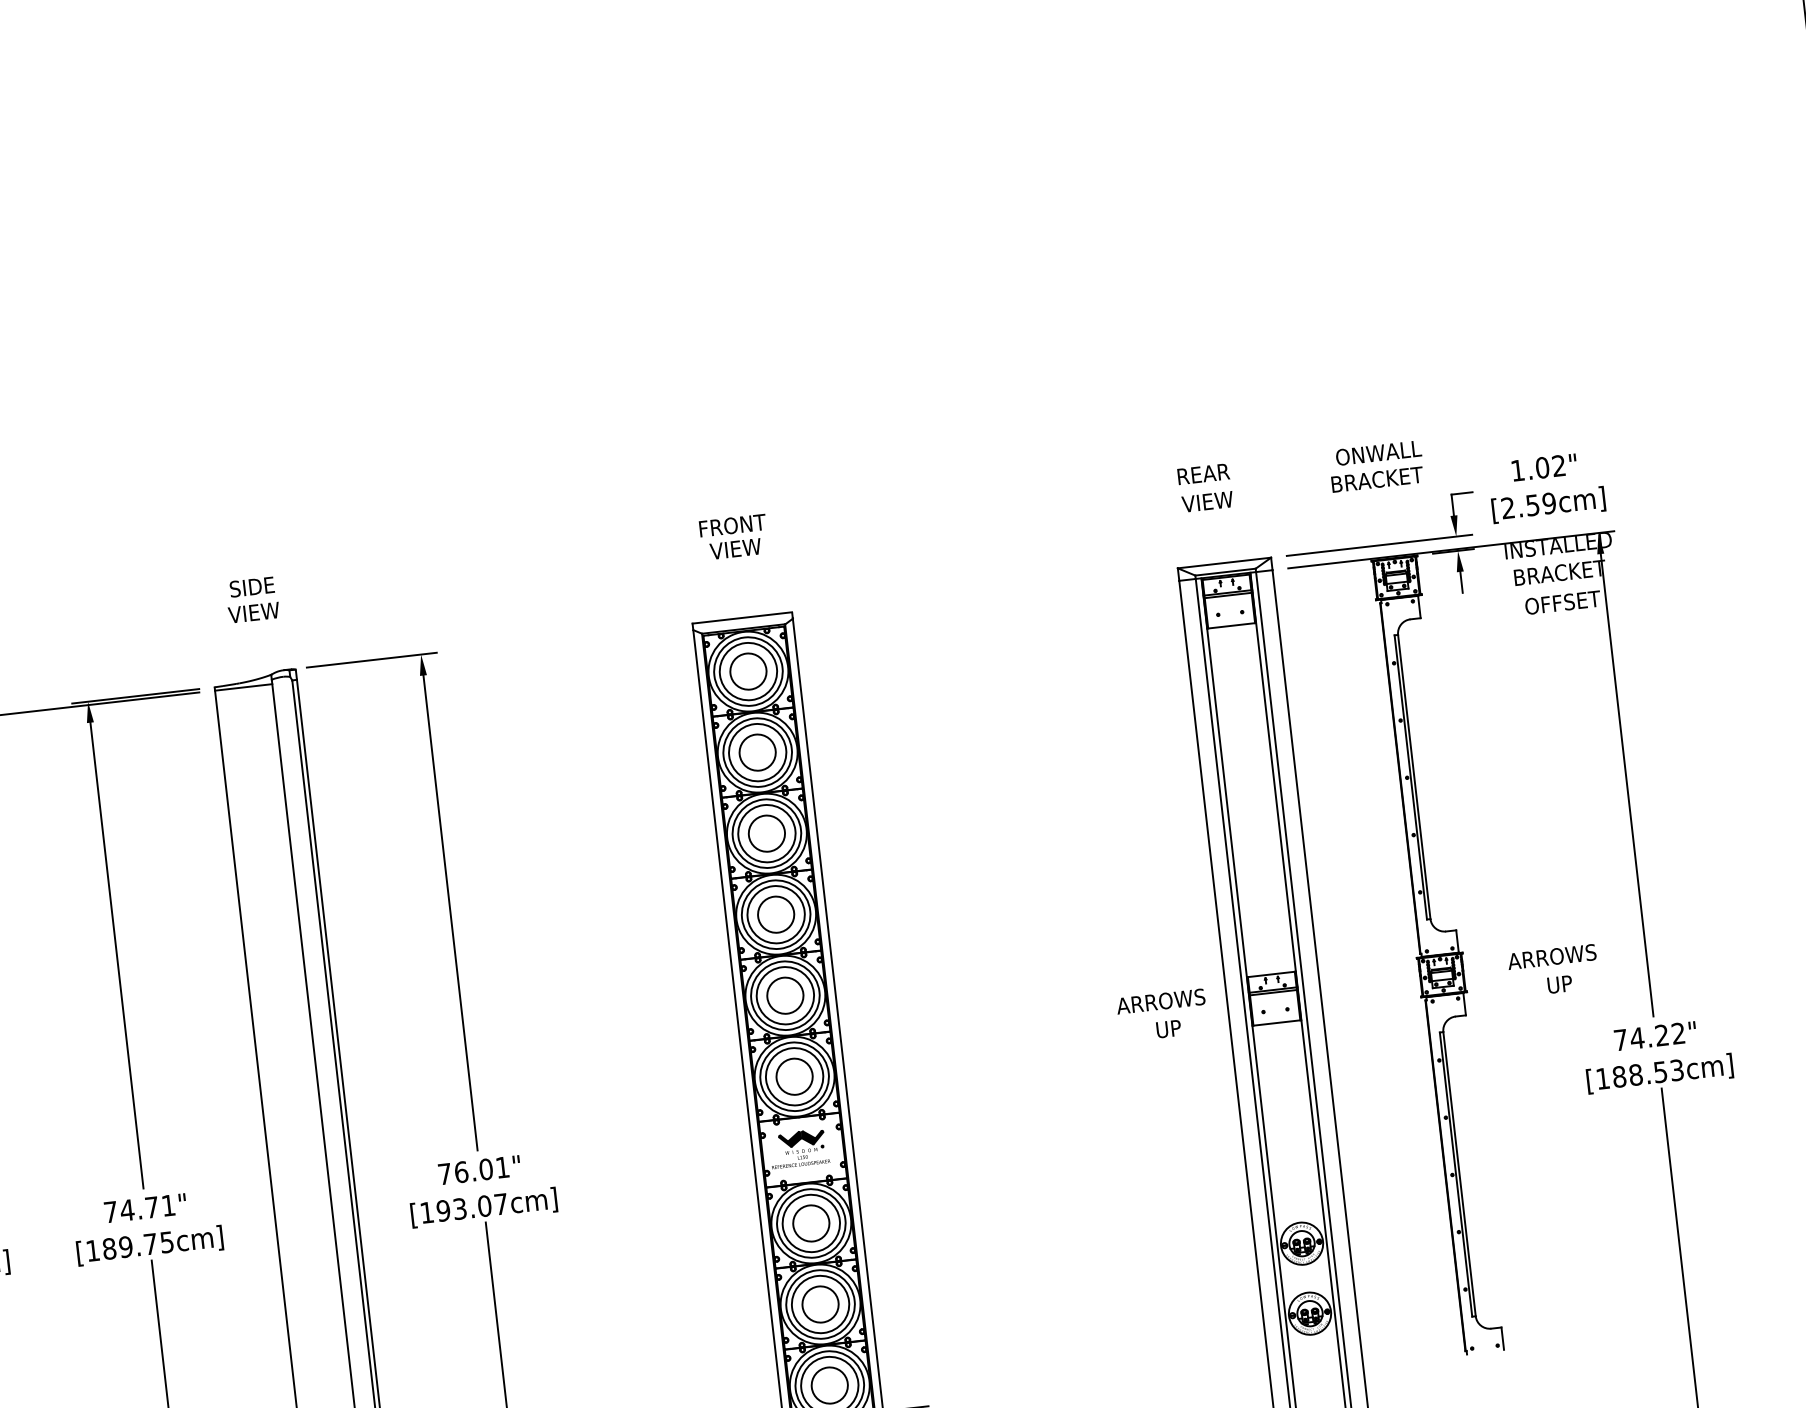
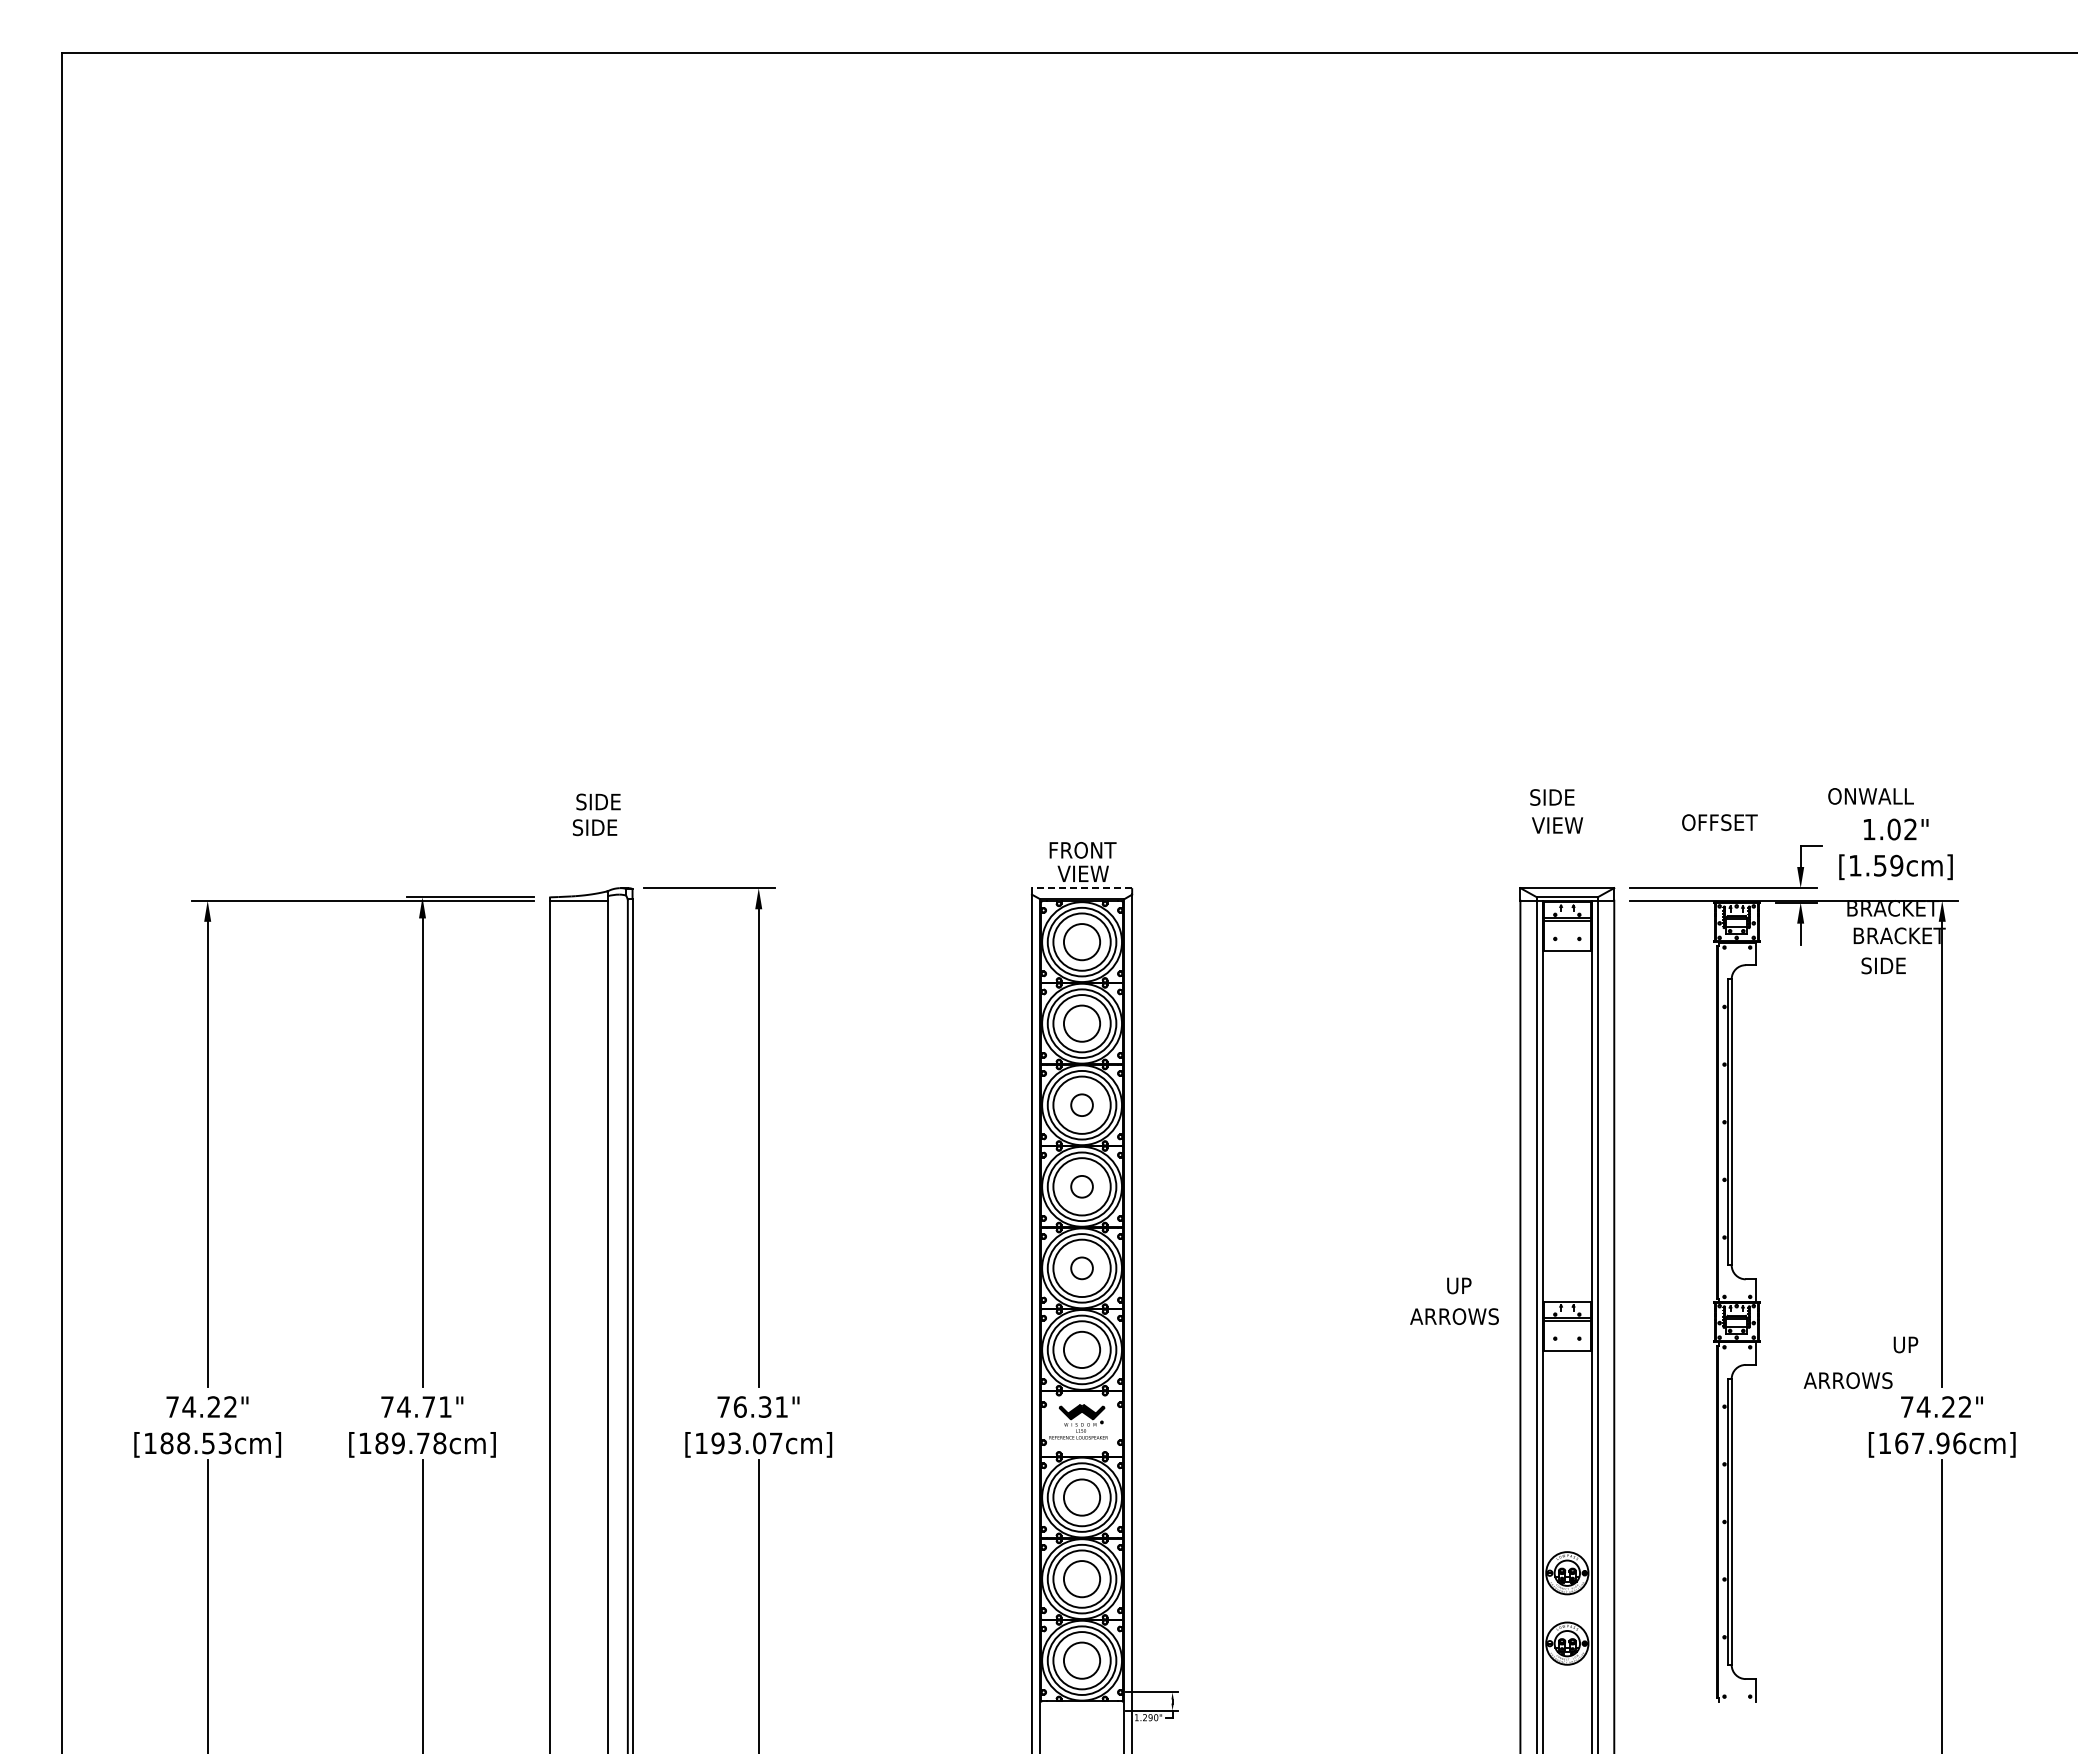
text: (1378, 453) -> (1870, 796), moved
text: (1203, 474) -> (1556, 797), REAR -> SIDE
text: (1377, 479) -> (1728, 822), BRACKET -> OFFSET
text: (1508, 507) -> (1855, 865), [2.59cm] -> [1.59cm]
text: (733, 536) -> (1082, 861), moved
text: (1558, 546) -> (1901, 909), INSTALLED -> BRACKET
text: (1563, 602) -> (1899, 965), OFFSET -> SIDE
text: (253, 612) -> (596, 827), VIEW -> SIDE
line: (741, 618) -> (1081, 888), solid -> dashed
circle: (766, 833) -> (1081, 1105), size x0.6
circle: (775, 914) -> (1081, 1186), size x0.6
text: (1551, 956) -> (1847, 1380), moved
text: (1559, 984) -> (1905, 1344), moved
circle: (784, 995) -> (1081, 1268), size x0.6
text: (1169, 1028) -> (1459, 1285), moved
text: (1648, 1073) -> (1930, 1443), [188.53cm] -> [167.96cm]
text: (485, 1168) -> (764, 1406), 76.01" -> 76.31"
text: (166, 1242) -> (439, 1443), [189.75cm] -> [189.78cm]

